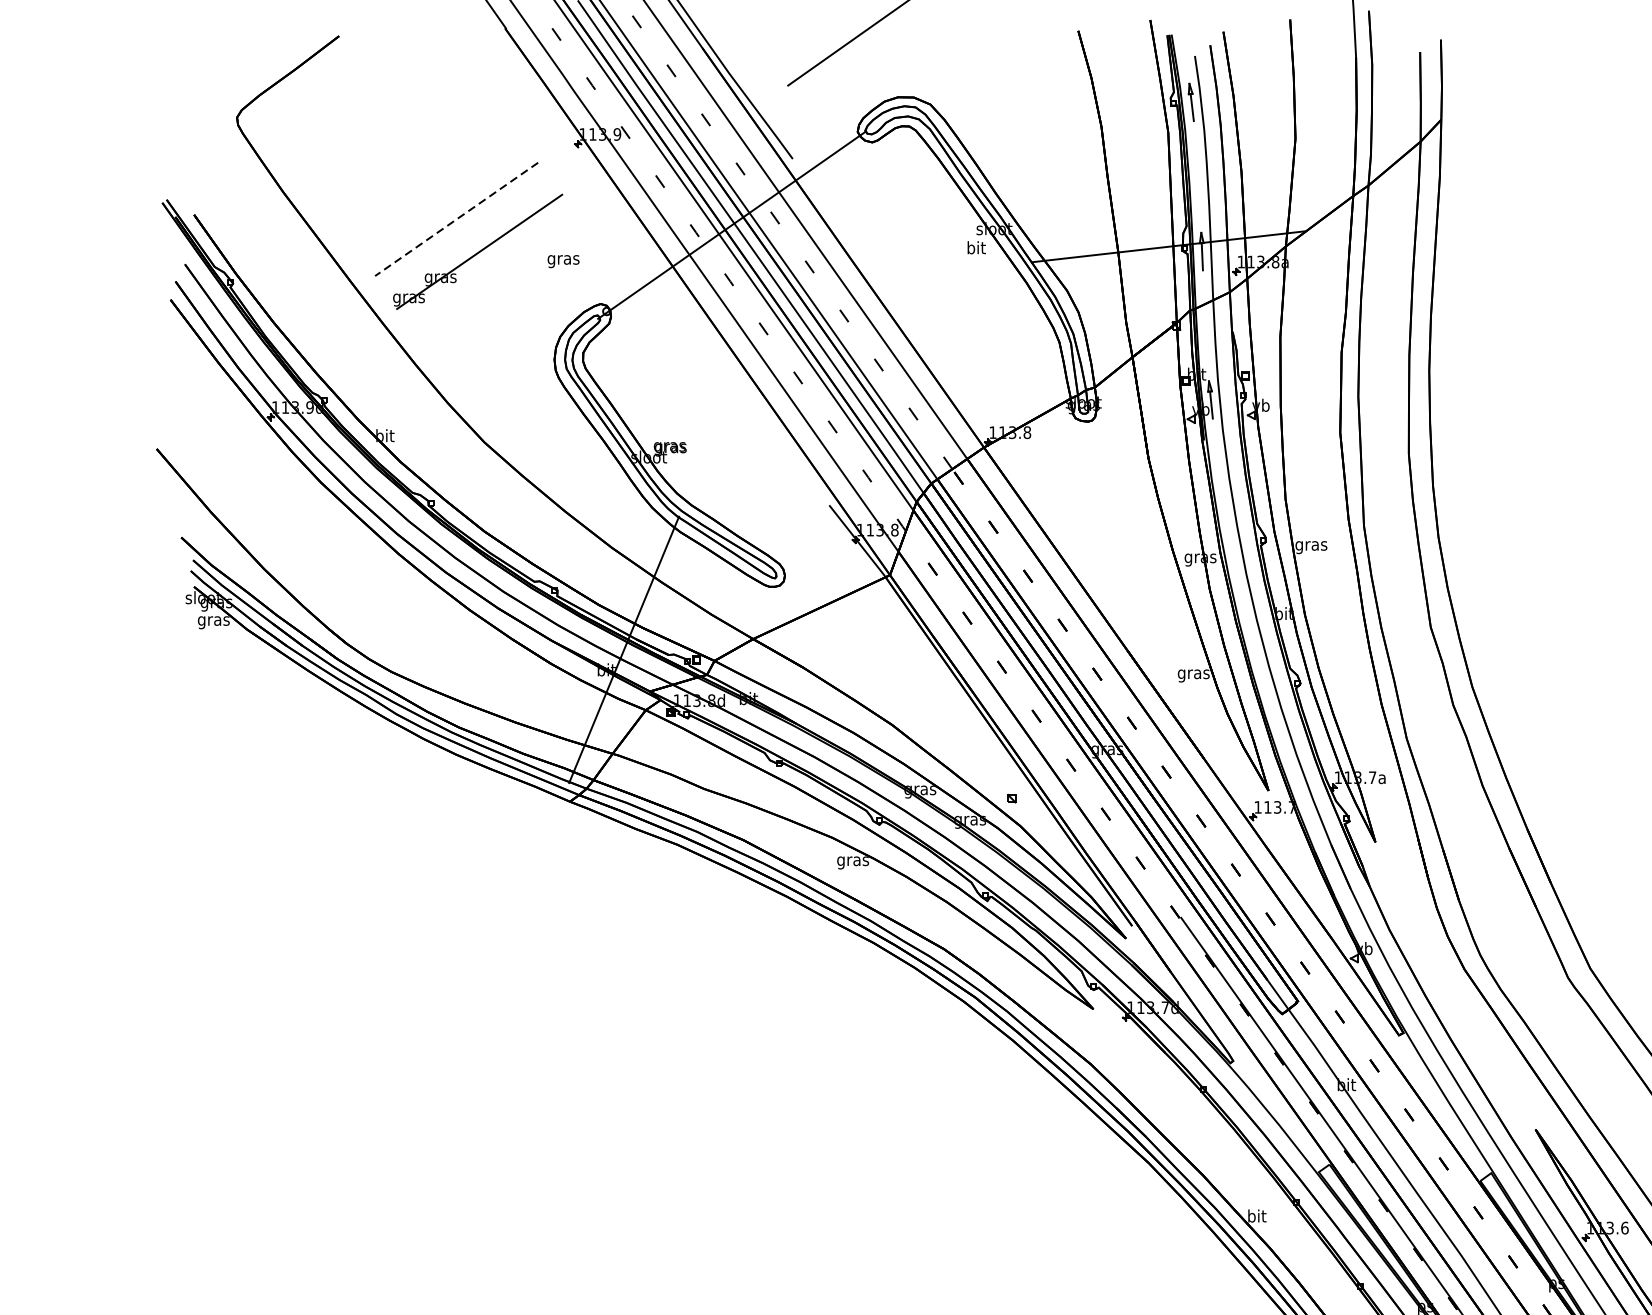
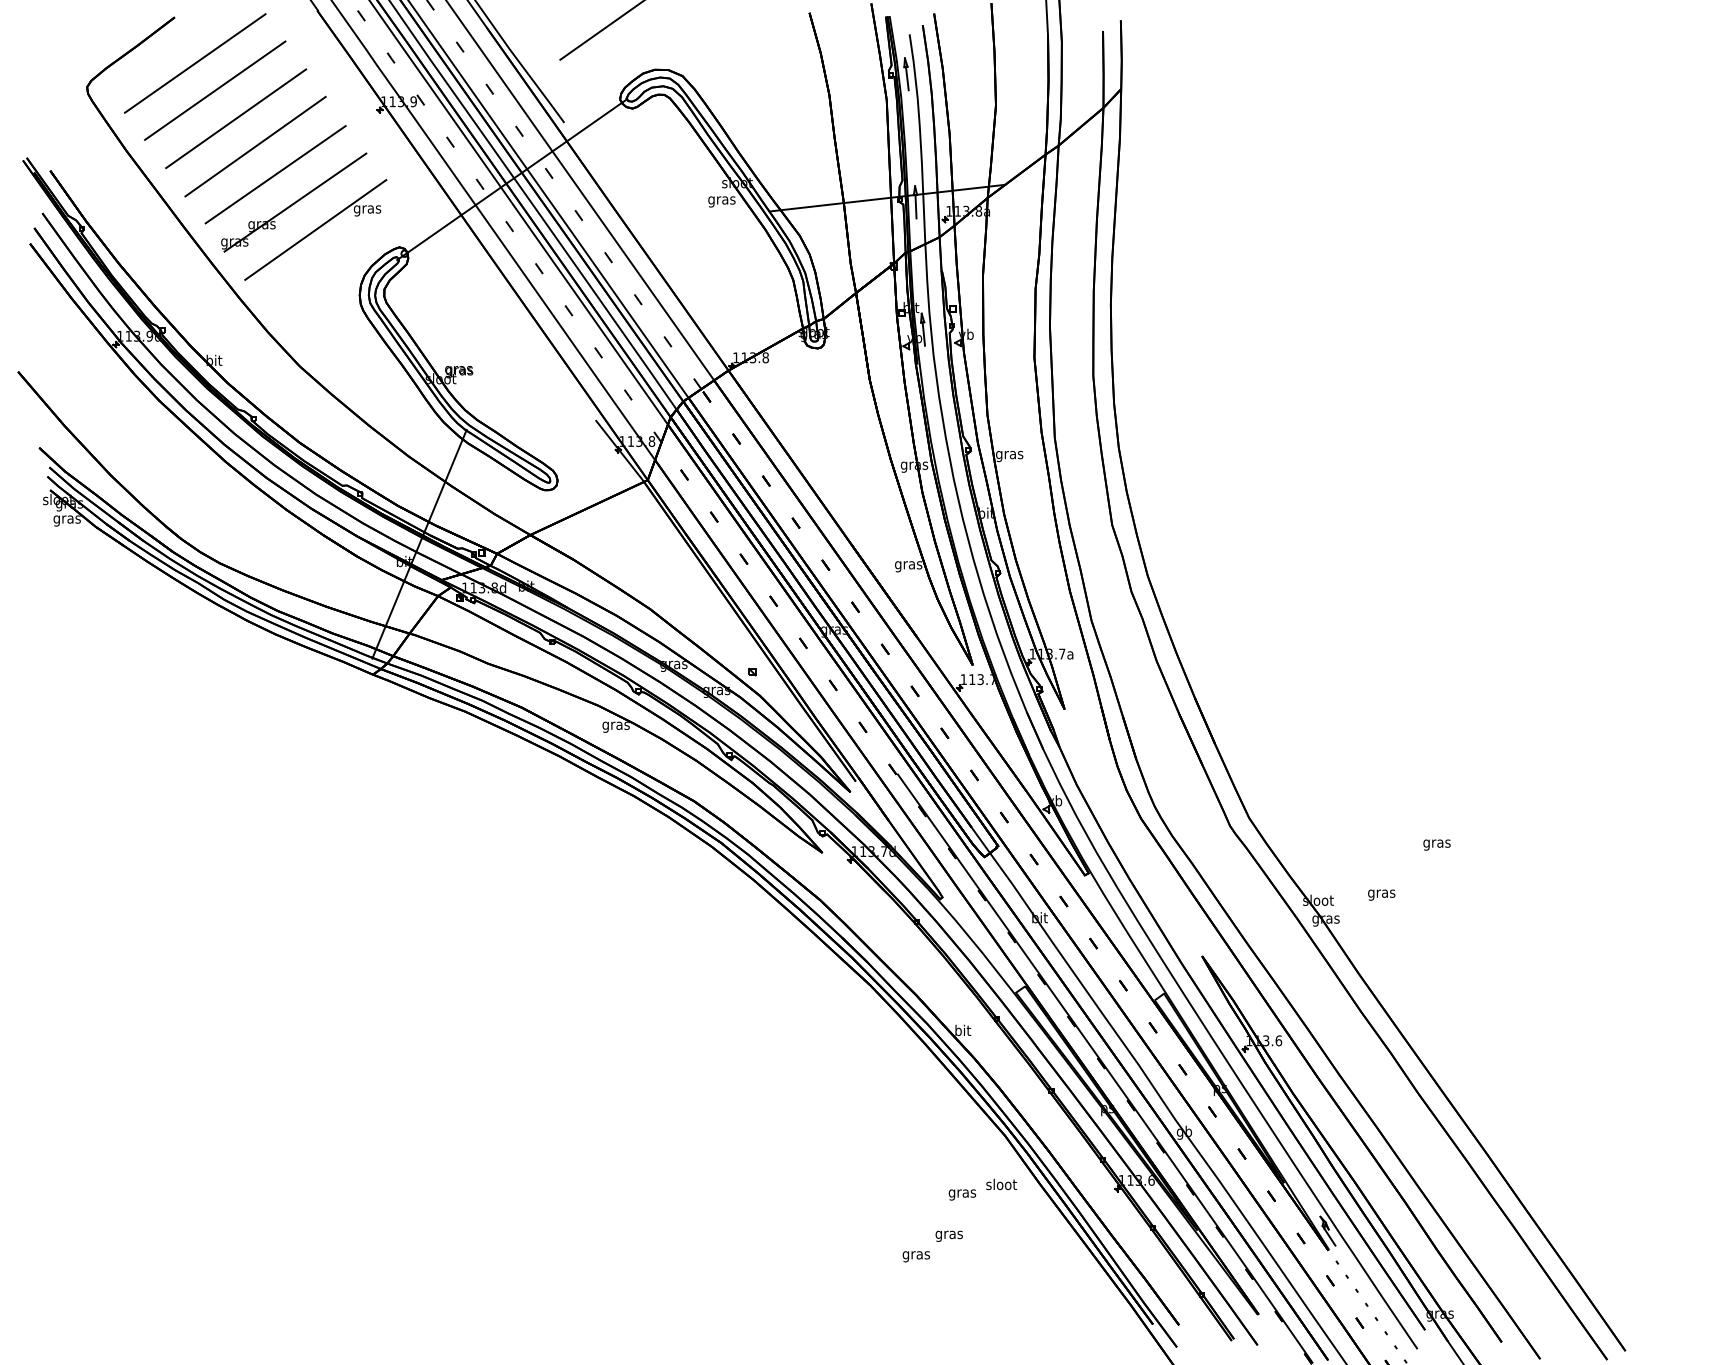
line: (362, 89) -> (194, 63), added
line: (386, 121) -> (215, 90), added
line: (410, 153) -> (236, 118), added
line: (433, 186) -> (255, 146), added
line: (456, 219) -> (275, 174), dashed -> solid
text: (975, 249) -> (721, 200), bit -> gras
line: (502, 283) -> (315, 229), added

